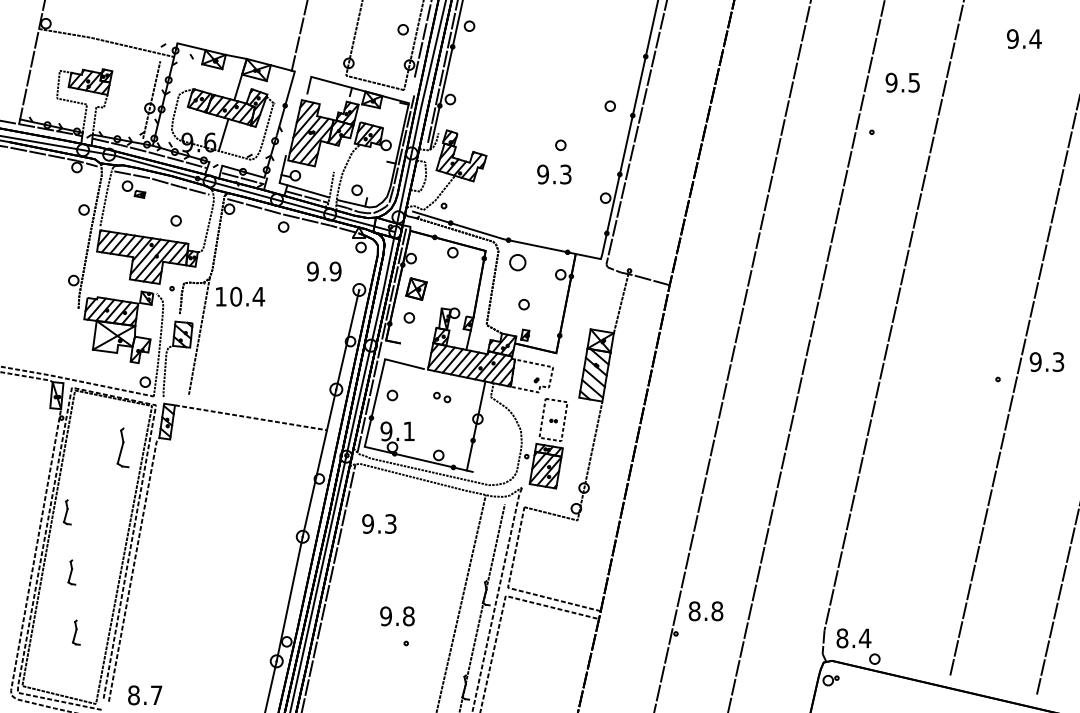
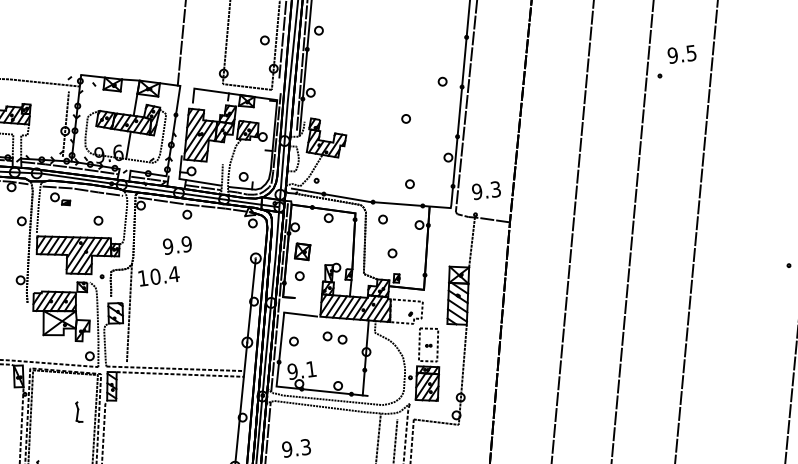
text: (902, 82) -> (681, 54), moved
text: (554, 174) -> (486, 190), moved
part: (555, 223) -> (409, 183), added
part: (517, 262) -> (382, 219), size x0.62
text: (324, 271) -> (177, 245), moved
part: (441, 397) -> (334, 338), size x1.67
line: (245, 410) -> (174, 369), added
part: (122, 447) -> (77, 412), size x0.62

